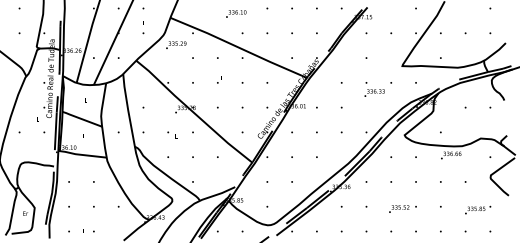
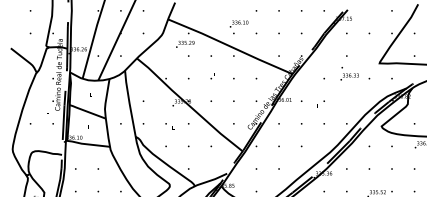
text: (236, 13) -> (239, 23), moved
text: (176, 44) -> (185, 43), moved
text: (374, 89) -> (349, 73), moved

